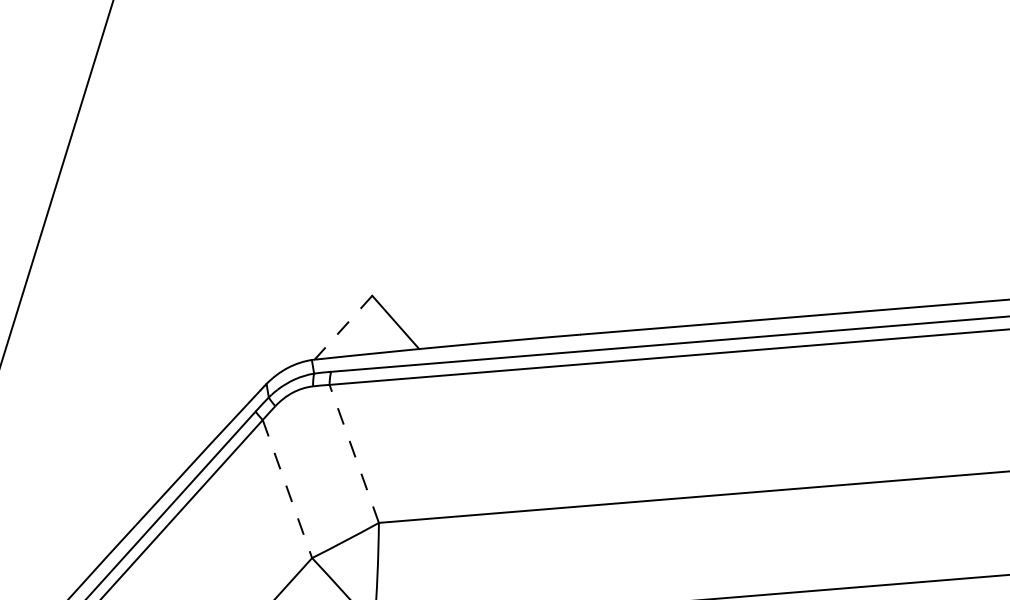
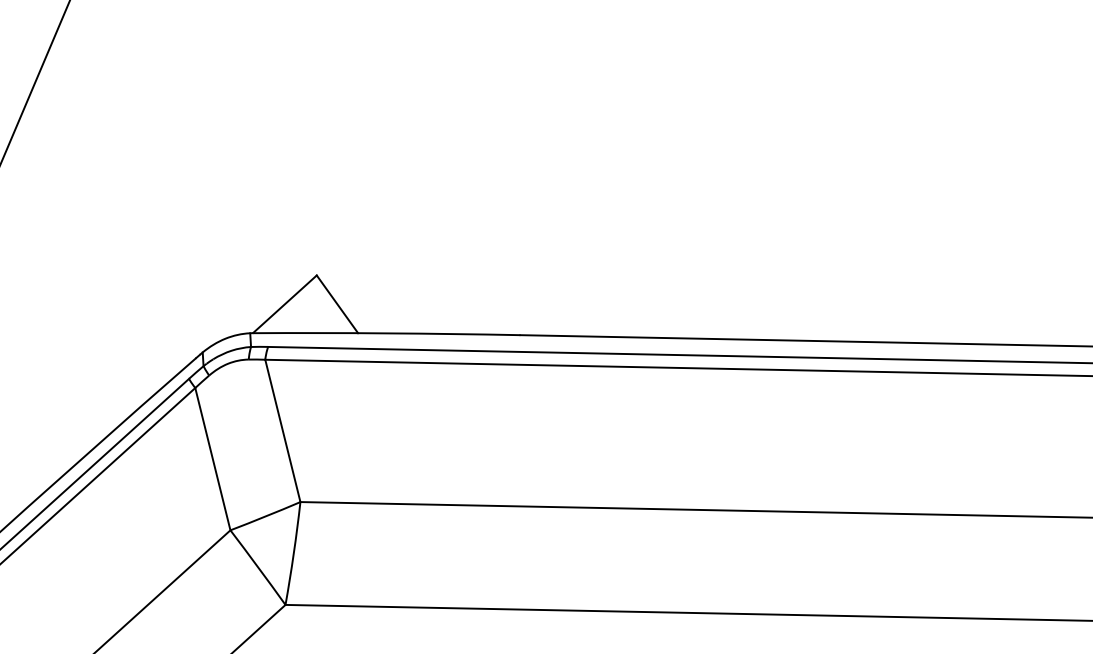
line: (344, 327) -> (285, 304), dashed -> solid
line: (353, 453) -> (282, 430), dashed -> solid
line: (287, 489) -> (212, 459), dashed -> solid

